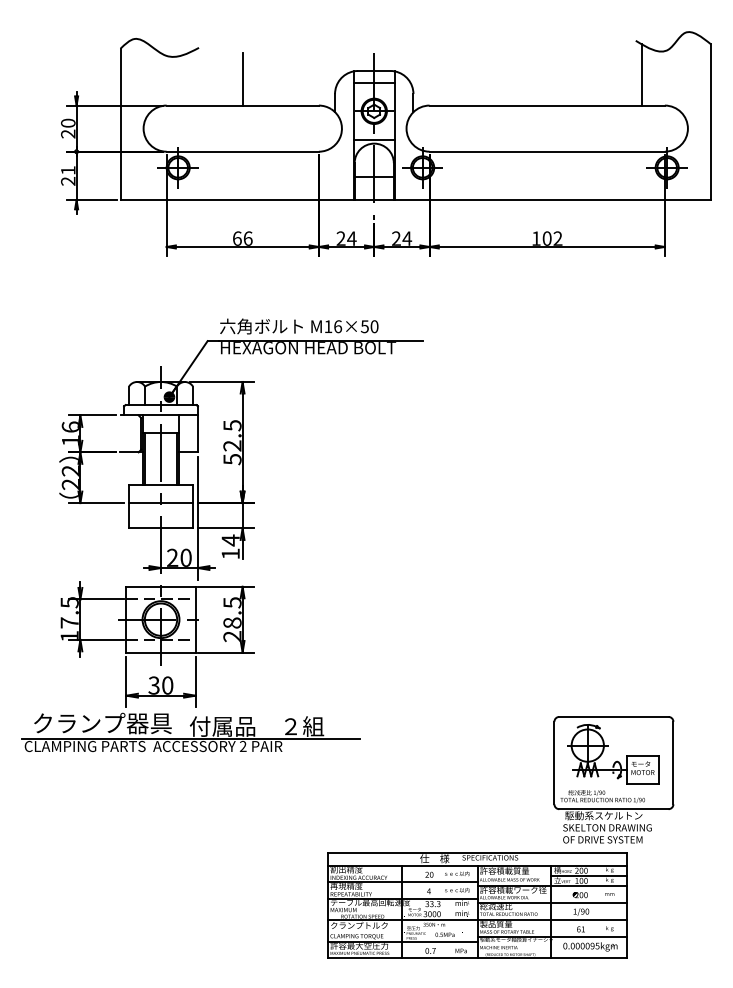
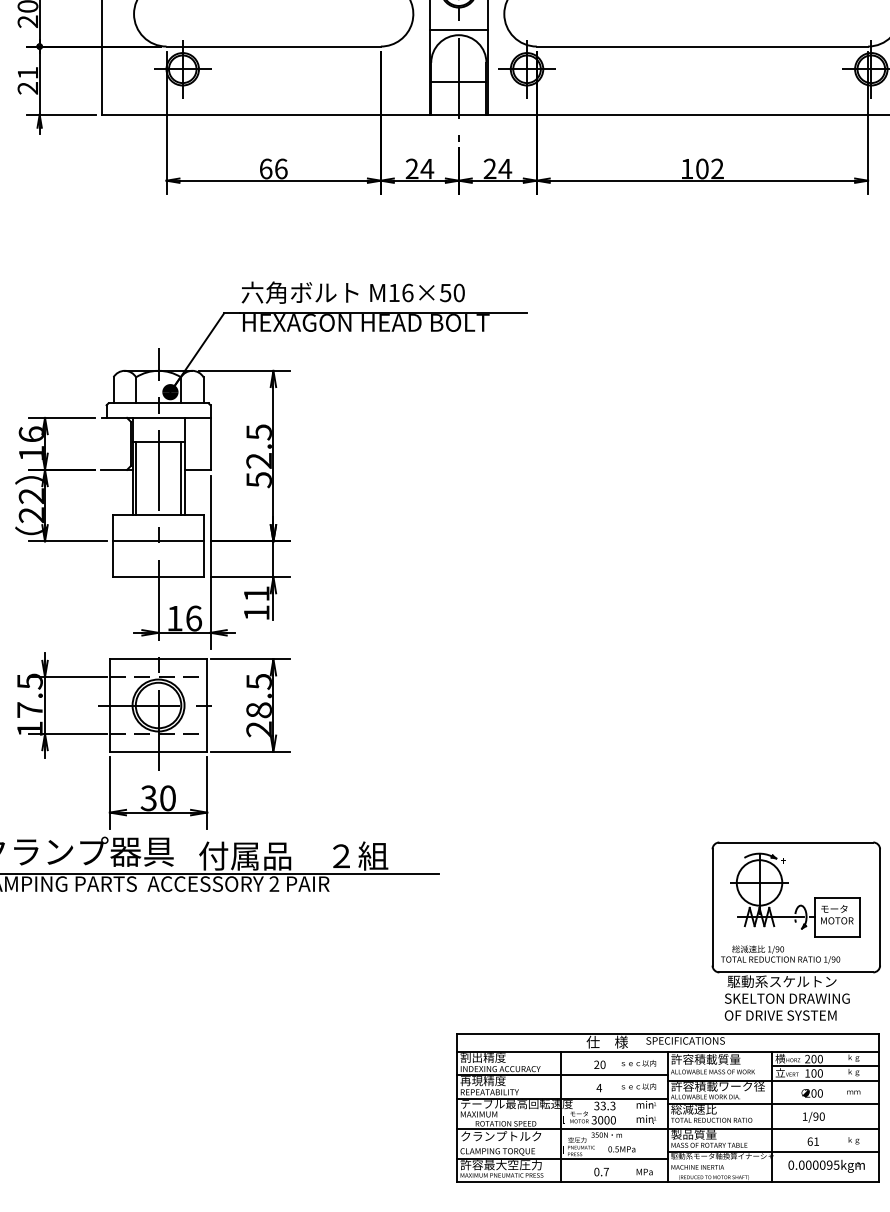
text: (230, 540) -> (256, 594), 14 -> 11
text: (179, 557) -> (184, 617), 20 -> 16
part: (477, 905) -> (667, 1108), moved

